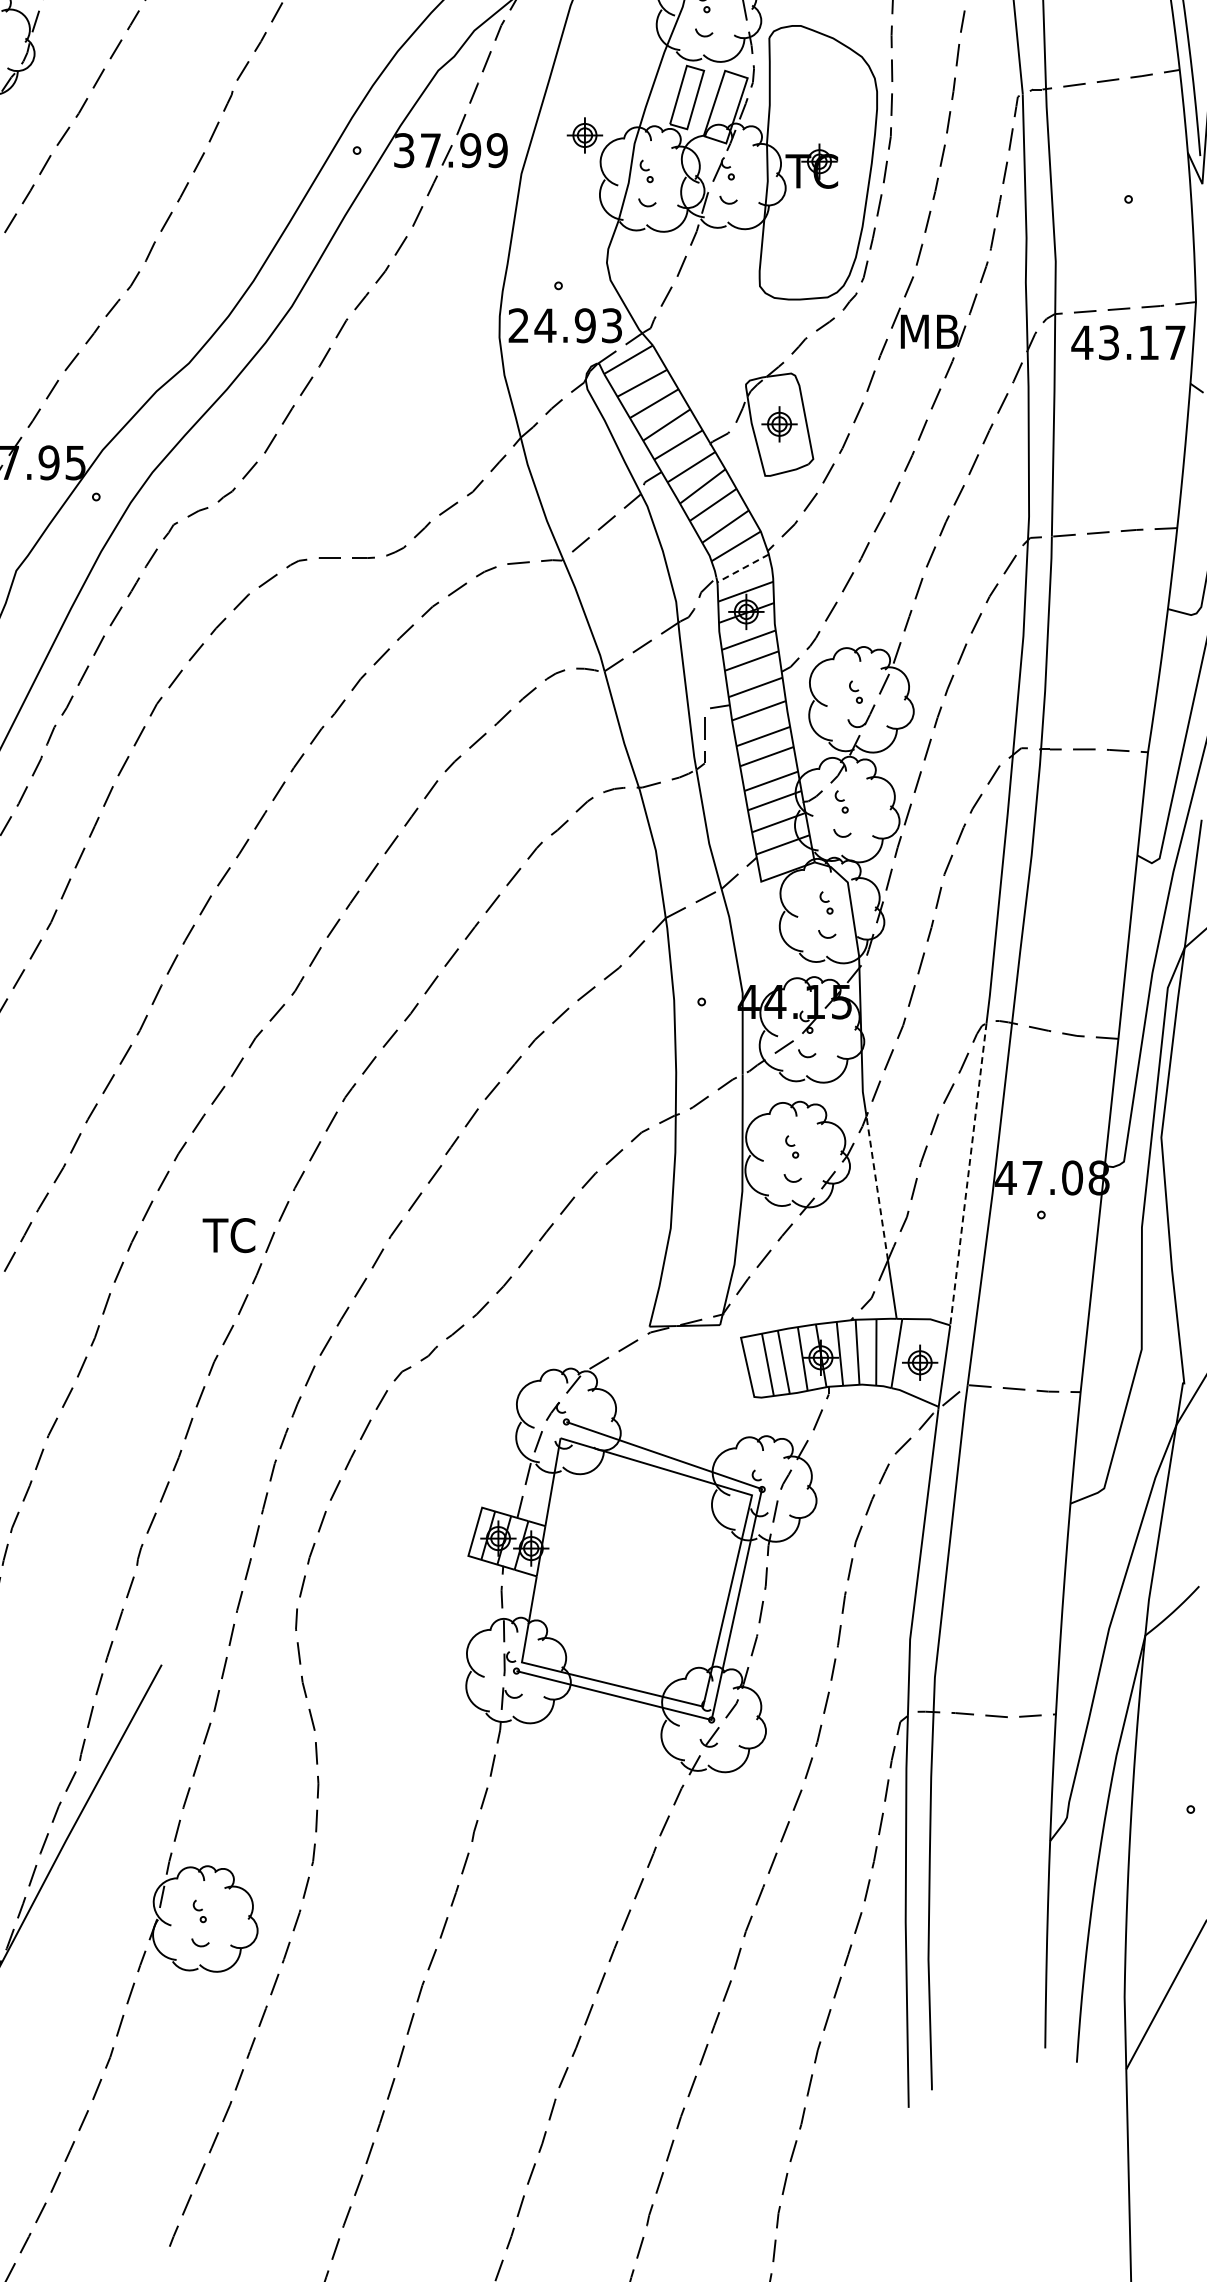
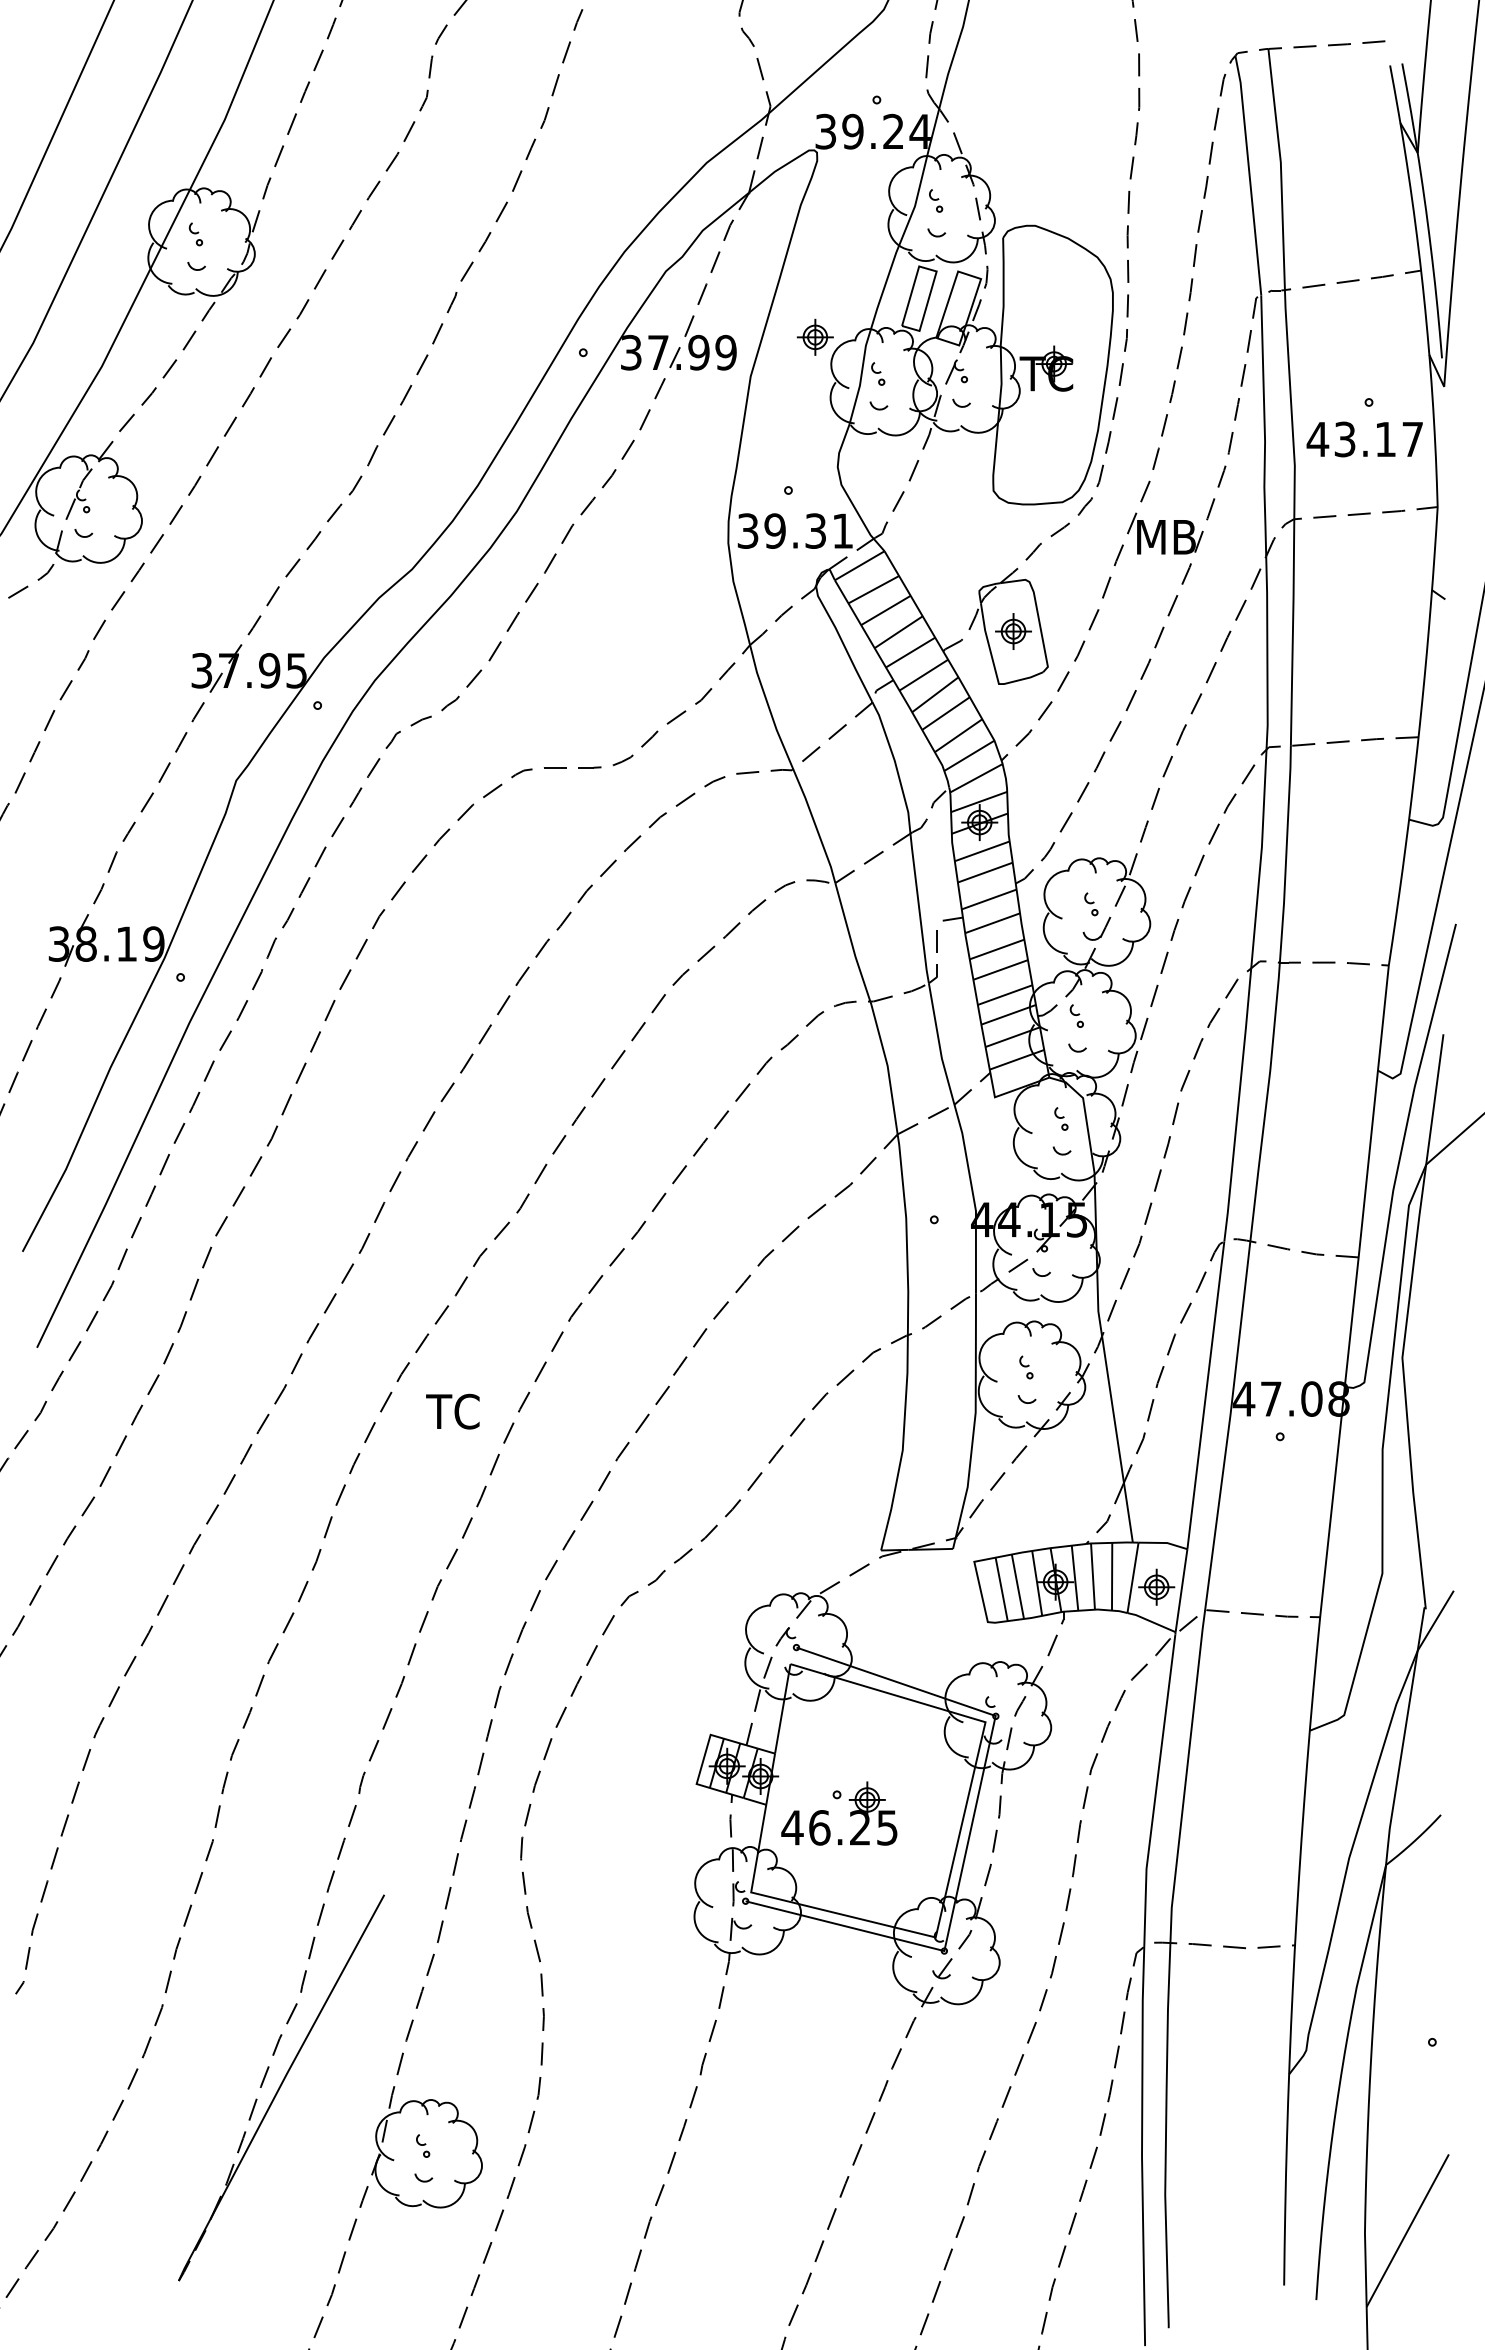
text: (565, 325) -> (795, 530), 24.93 -> 39.31
text: (1128, 342) -> (1364, 439), moved
line: (743, 568) -> (976, 778), dashed -> solid
line: (968, 1174) -> (1205, 1395), dashed -> solid
line: (876, 1188) -> (1112, 1409), dashed -> solid
text: (228, 1235) -> (452, 1411), moved
part: (597, 1584) -> (828, 1813), added

